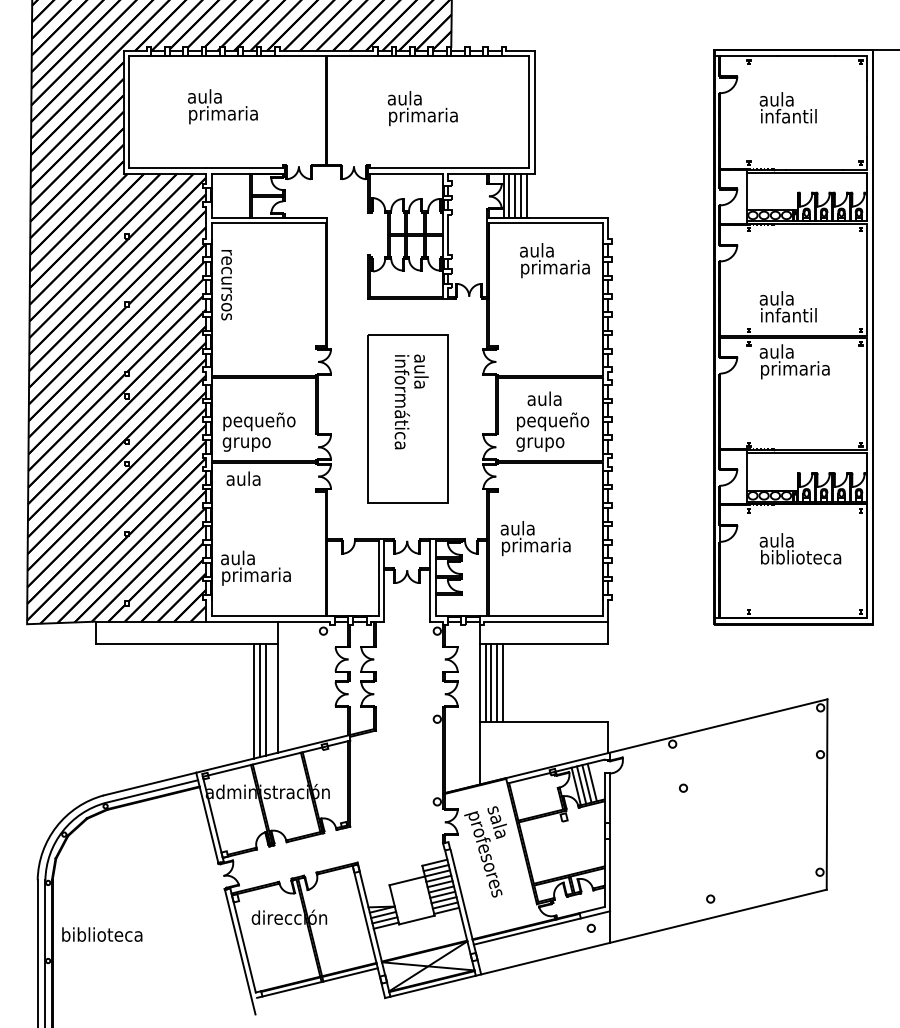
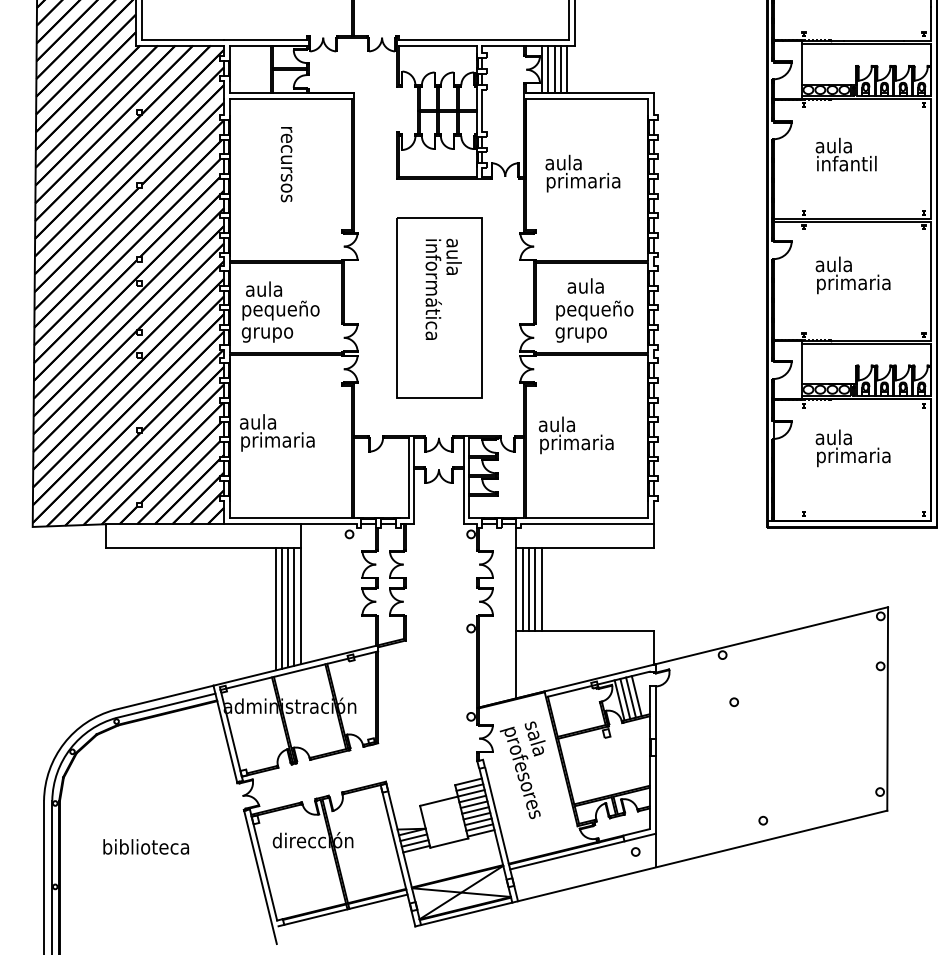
text: (554, 260) -> (582, 173), moved
text: (226, 285) -> (286, 164), moved
text: (787, 306) -> (845, 154), moved
text: (794, 361) -> (852, 275), moved
text: (243, 478) -> (263, 288), moved
text: (801, 559) -> (860, 457), biblioteca -> primaria
text: (255, 567) -> (276, 432), moved
line: (271, 698) -> (293, 606), added
text: (102, 934) -> (146, 846), moved

